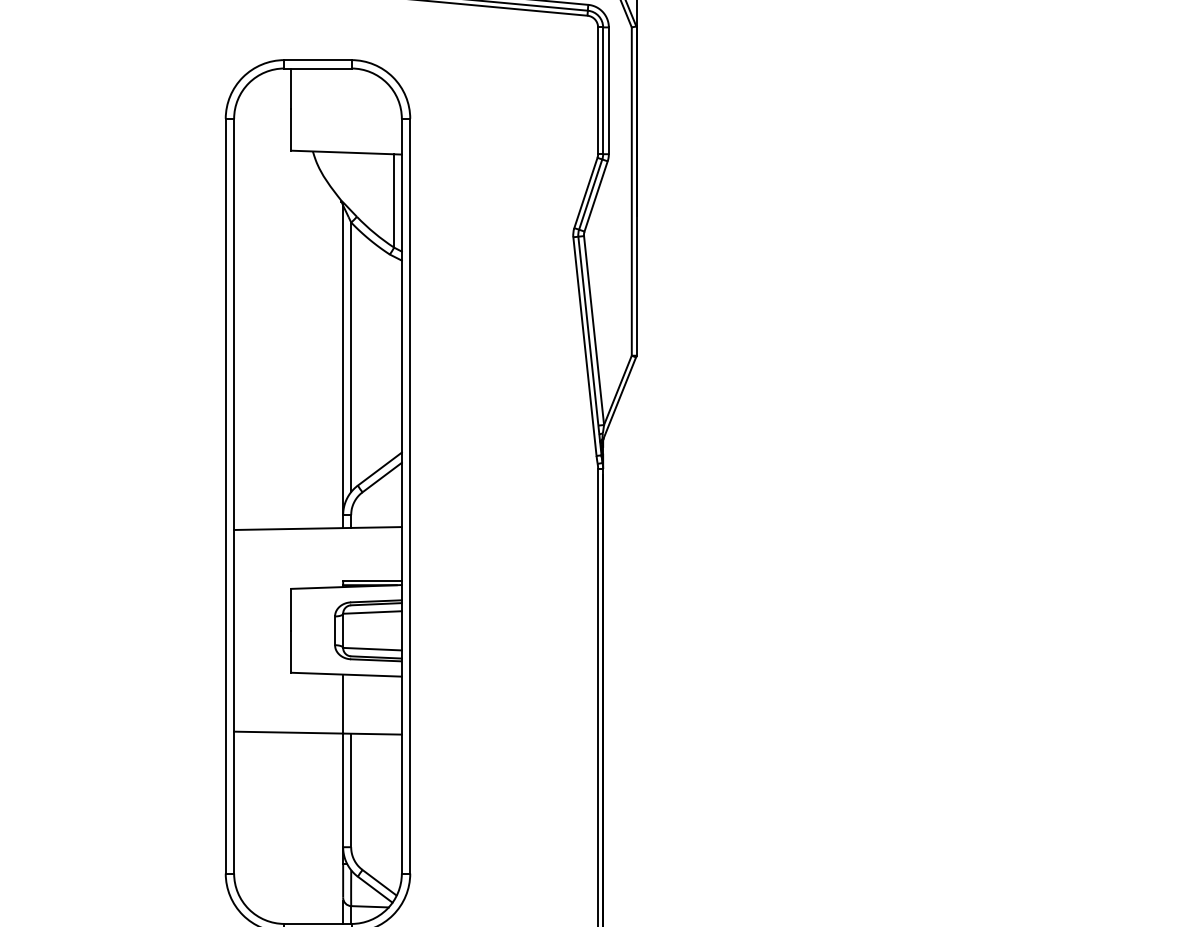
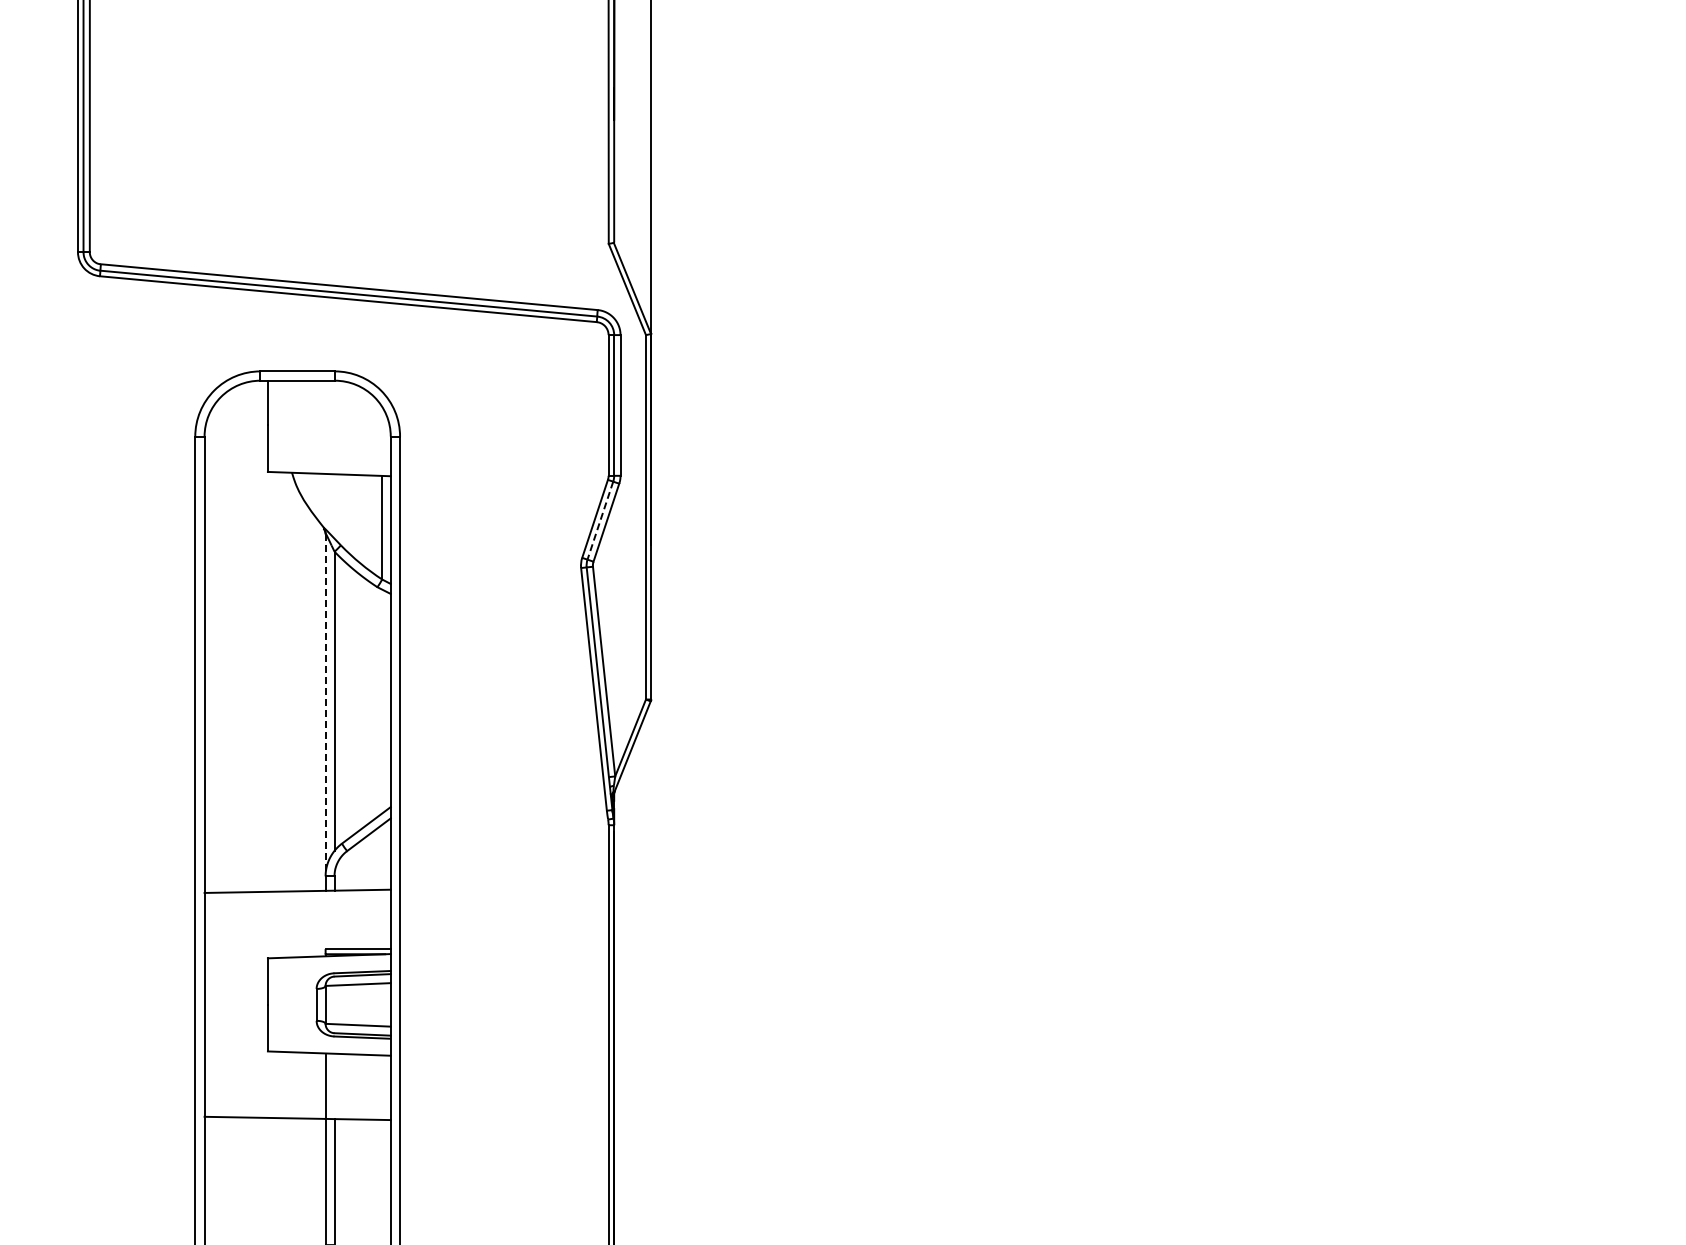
line: (590, 195) -> (600, 521), solid -> dashed
line: (343, 361) -> (325, 705), solid -> dashed

